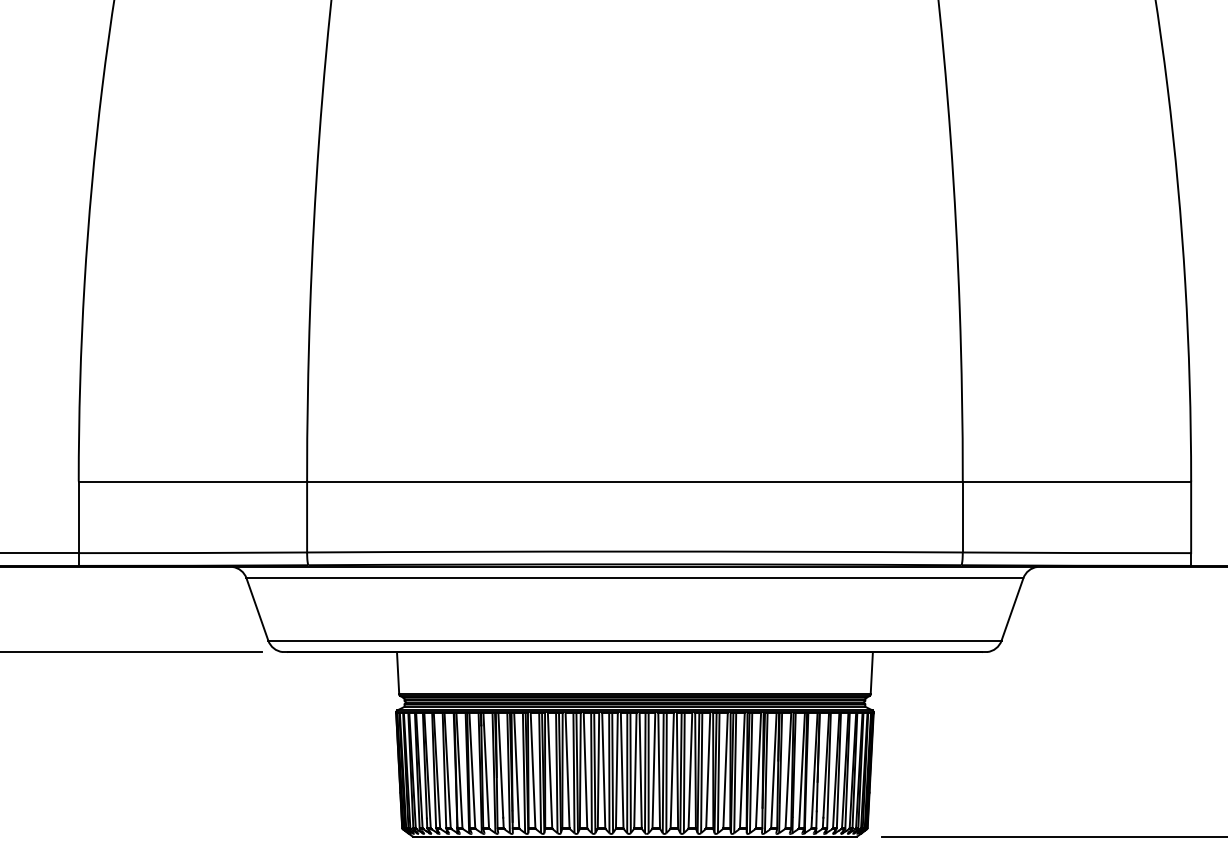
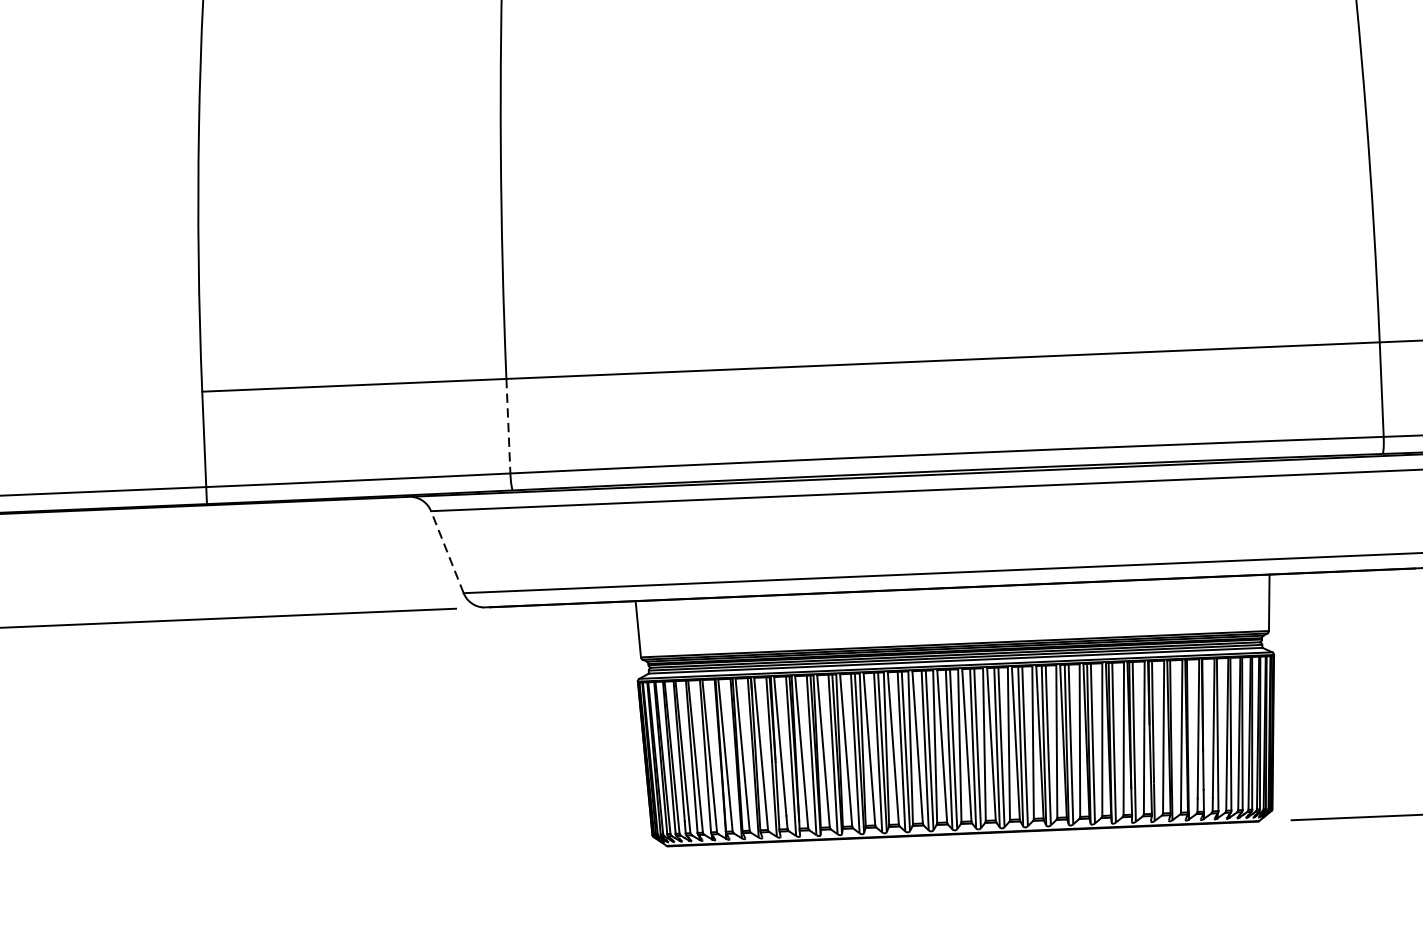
line: (307, 517) -> (508, 426), solid -> dashed
line: (257, 609) -> (447, 552), solid -> dashed

